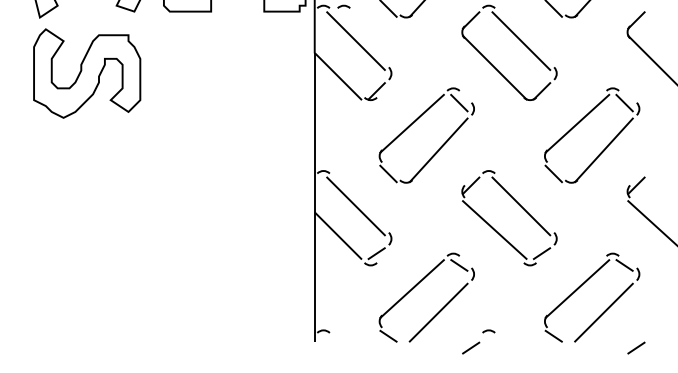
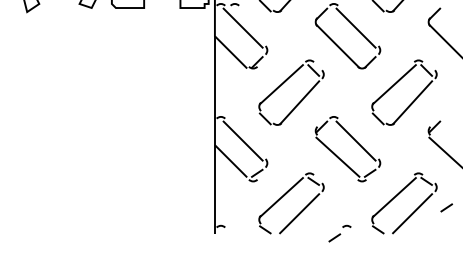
part: (87, 73) -> (59, 50), removed
part: (478, 341) -> (339, 233), moved
line: (636, 347) -> (446, 207), moved

